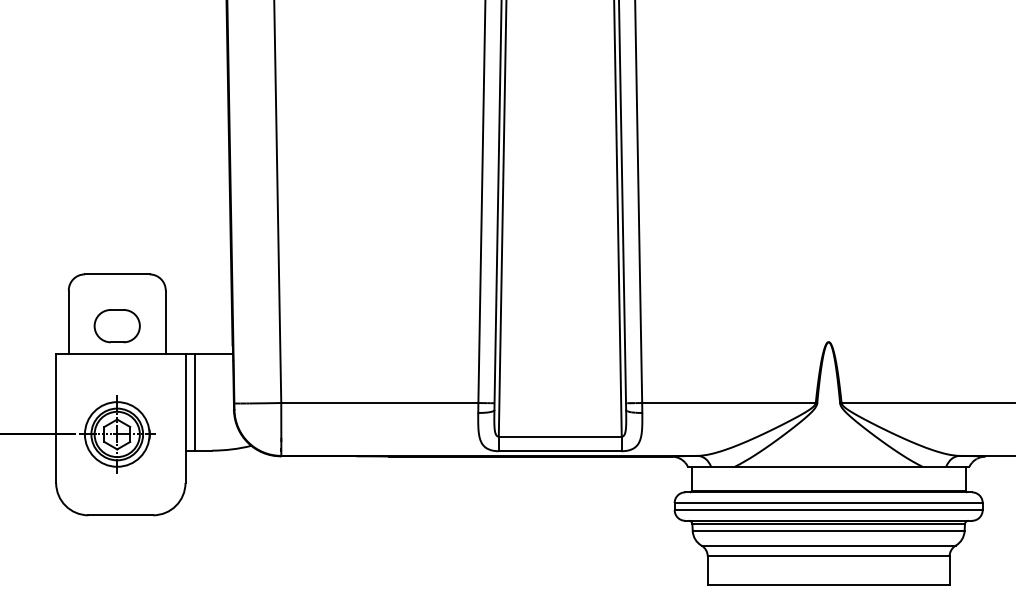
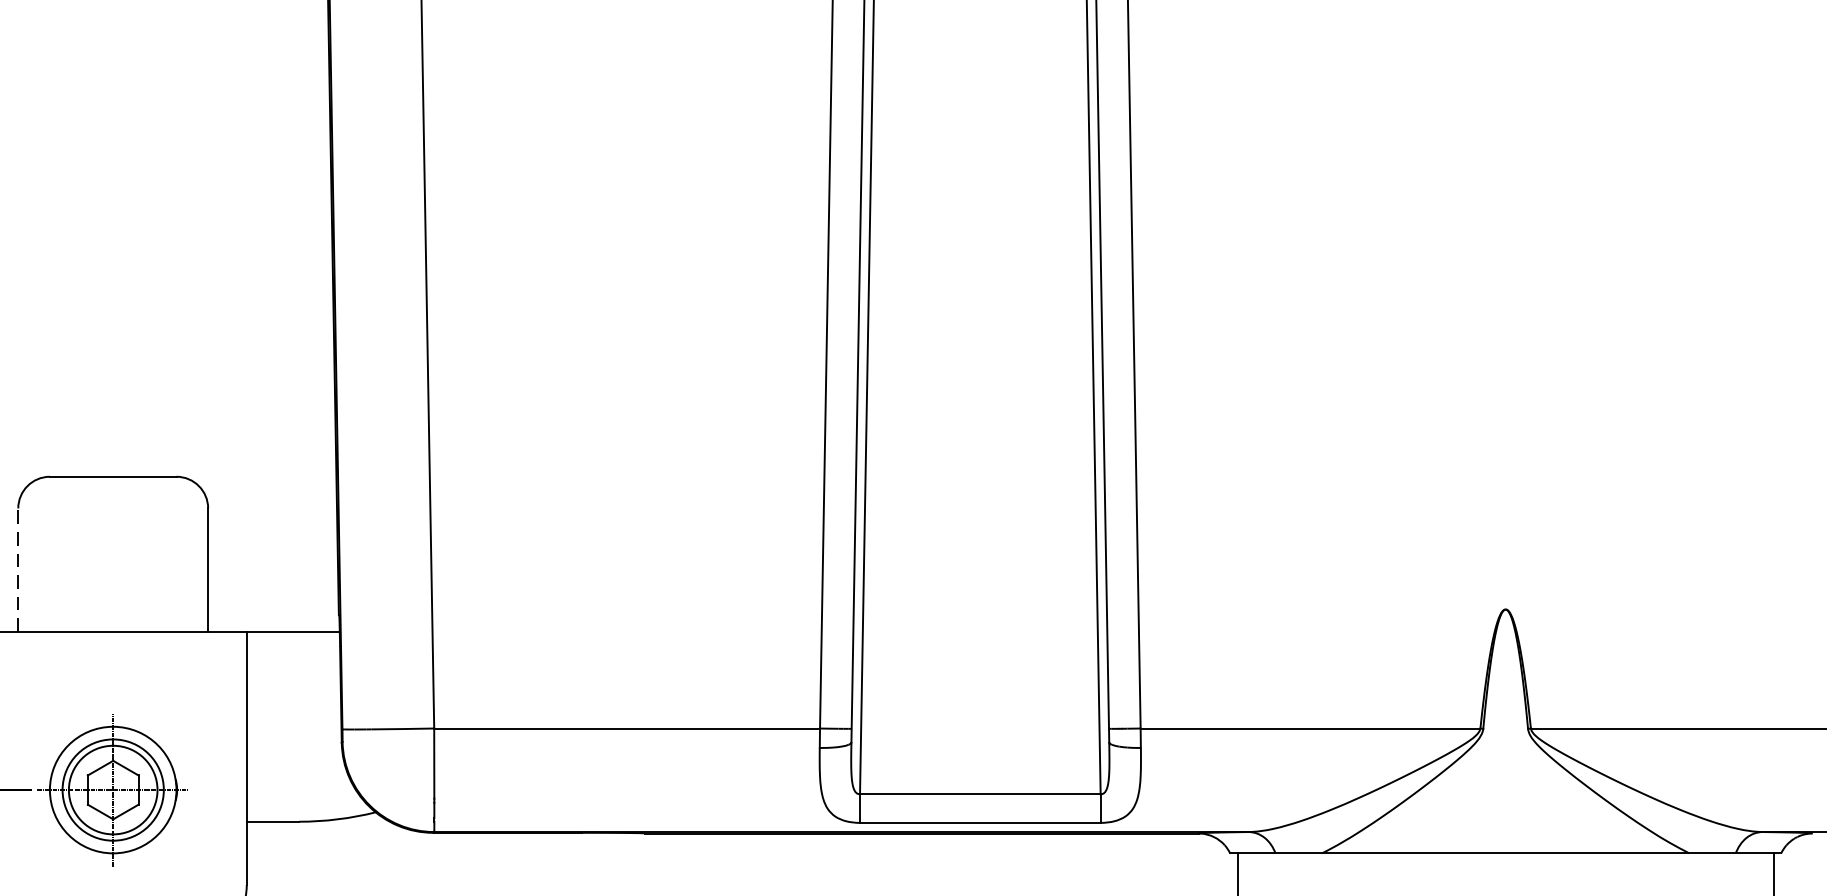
line: (68, 322) -> (17, 570), solid -> dashed
part: (116, 326) -> (111, 578), removed
line: (195, 401) -> (266, 725), removed

